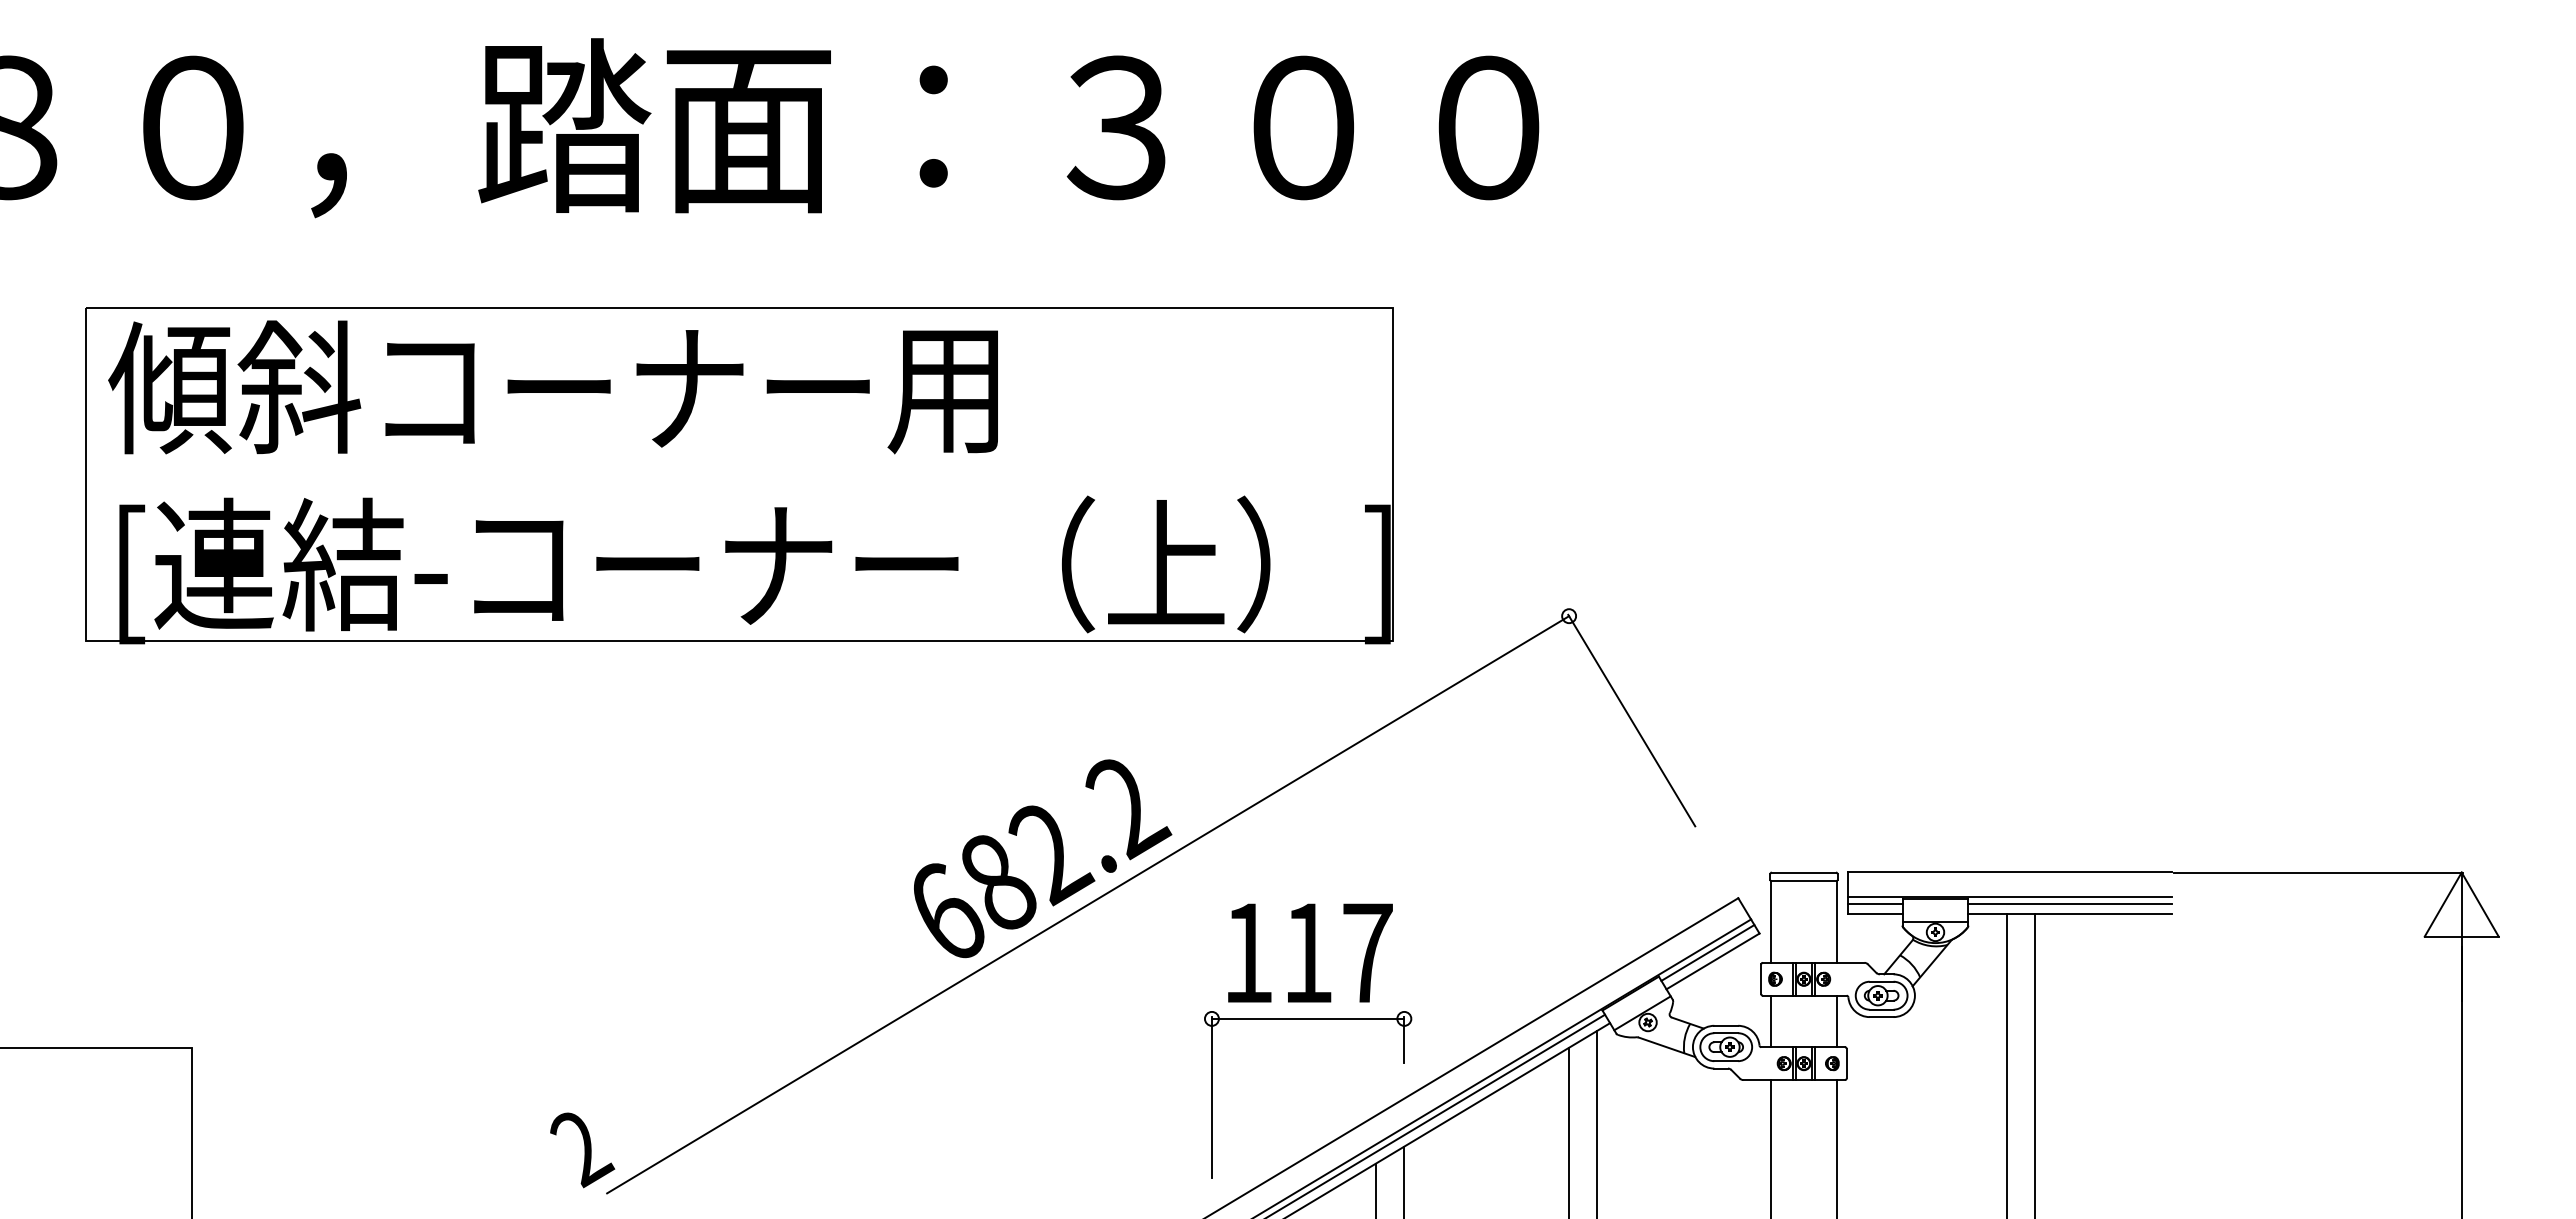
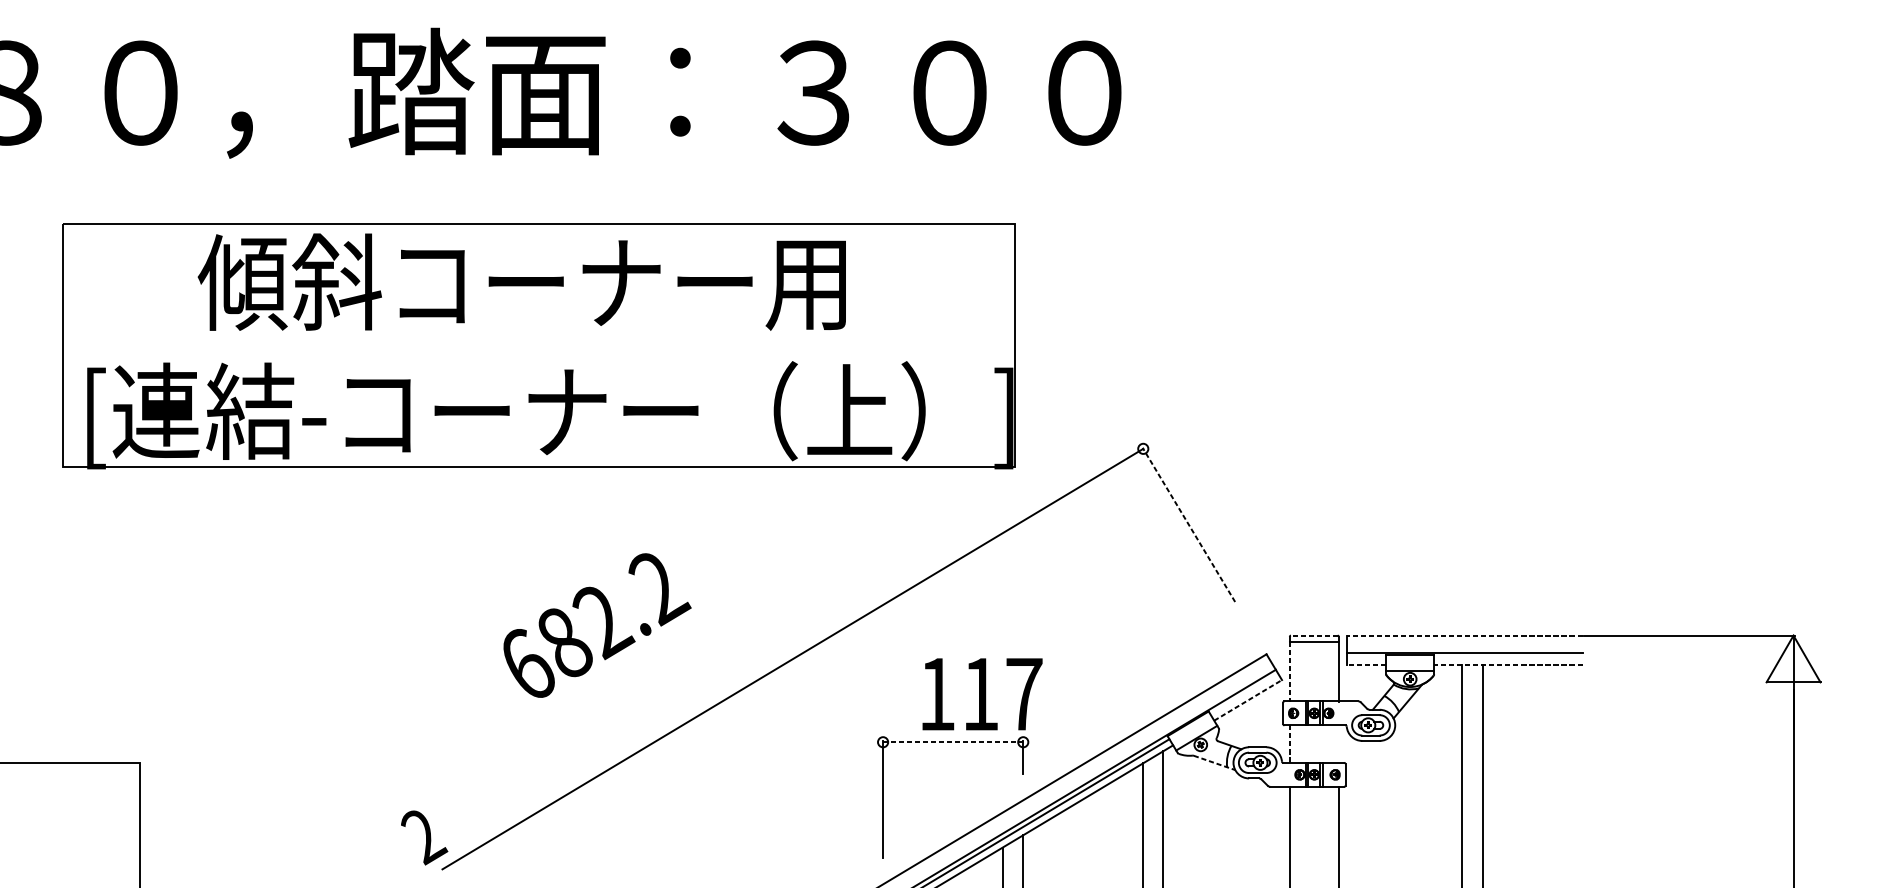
text: (552, 387) -> (521, 282), moved
line: (1631, 720) -> (1188, 524), solid -> dashed
text: (1043, 858) -> (597, 625), moved
line: (1803, 872) -> (1314, 635), solid -> dashed
line: (2010, 872) -> (1464, 635), solid -> dashed
line: (1875, 903) -> (1366, 658), removed
line: (2070, 903) -> (1508, 658), removed
line: (1874, 913) -> (1365, 665), solid -> dashed
line: (2070, 913) -> (1508, 665), solid -> dashed
line: (1770, 922) -> (1290, 672), solid -> dashed
text: (1310, 952) -> (982, 693), moved
line: (1707, 952) -> (1244, 693), removed
line: (1713, 961) -> (1248, 700), solid -> dashed
line: (1308, 1018) -> (953, 741), solid -> dashed
line: (1770, 1021) -> (1290, 744), solid -> dashed
line: (1837, 1021) -> (1338, 744), removed
line: (1667, 1047) -> (1214, 763), solid -> dashed

